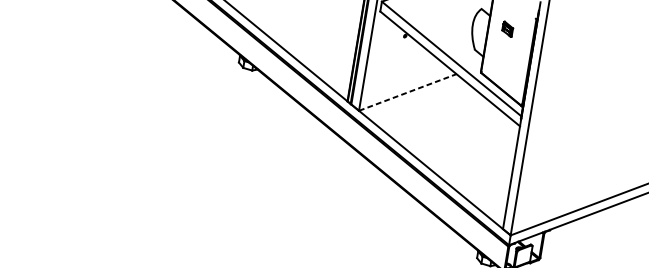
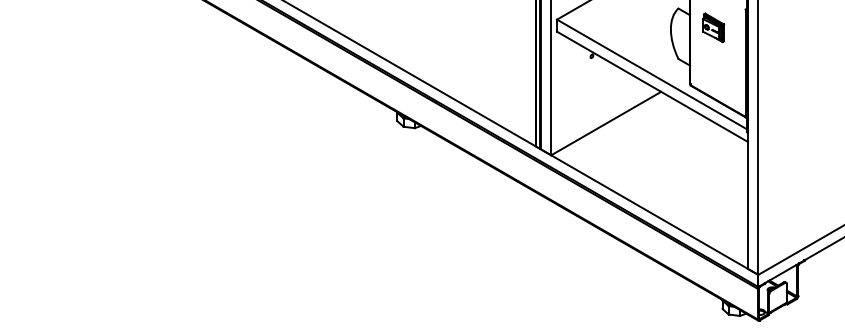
part: (507, 29) -> (713, 27), size x1.67
line: (408, 92) -> (606, 123), dashed -> solid

